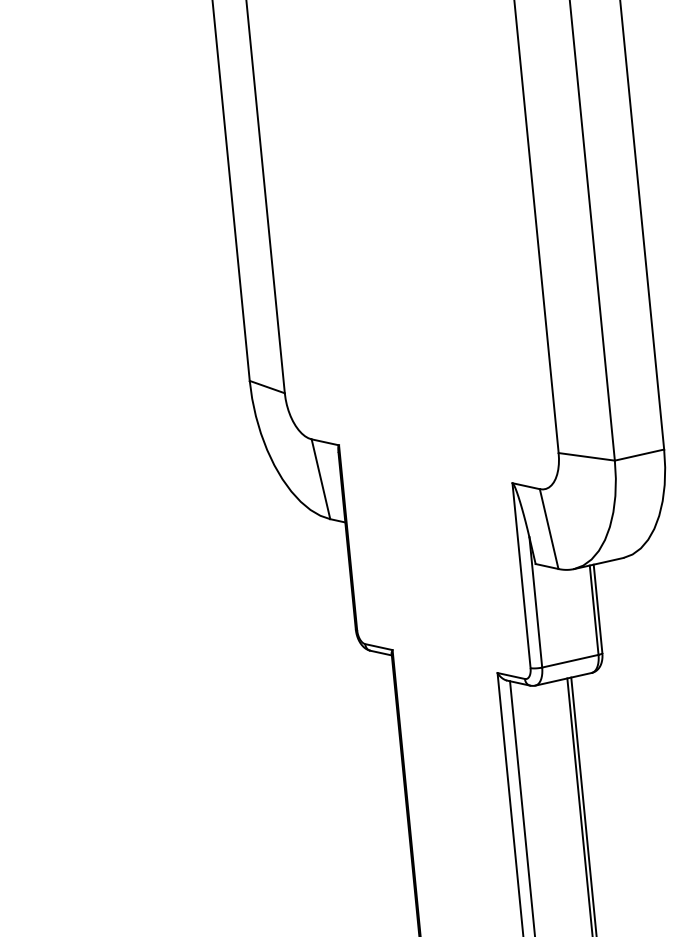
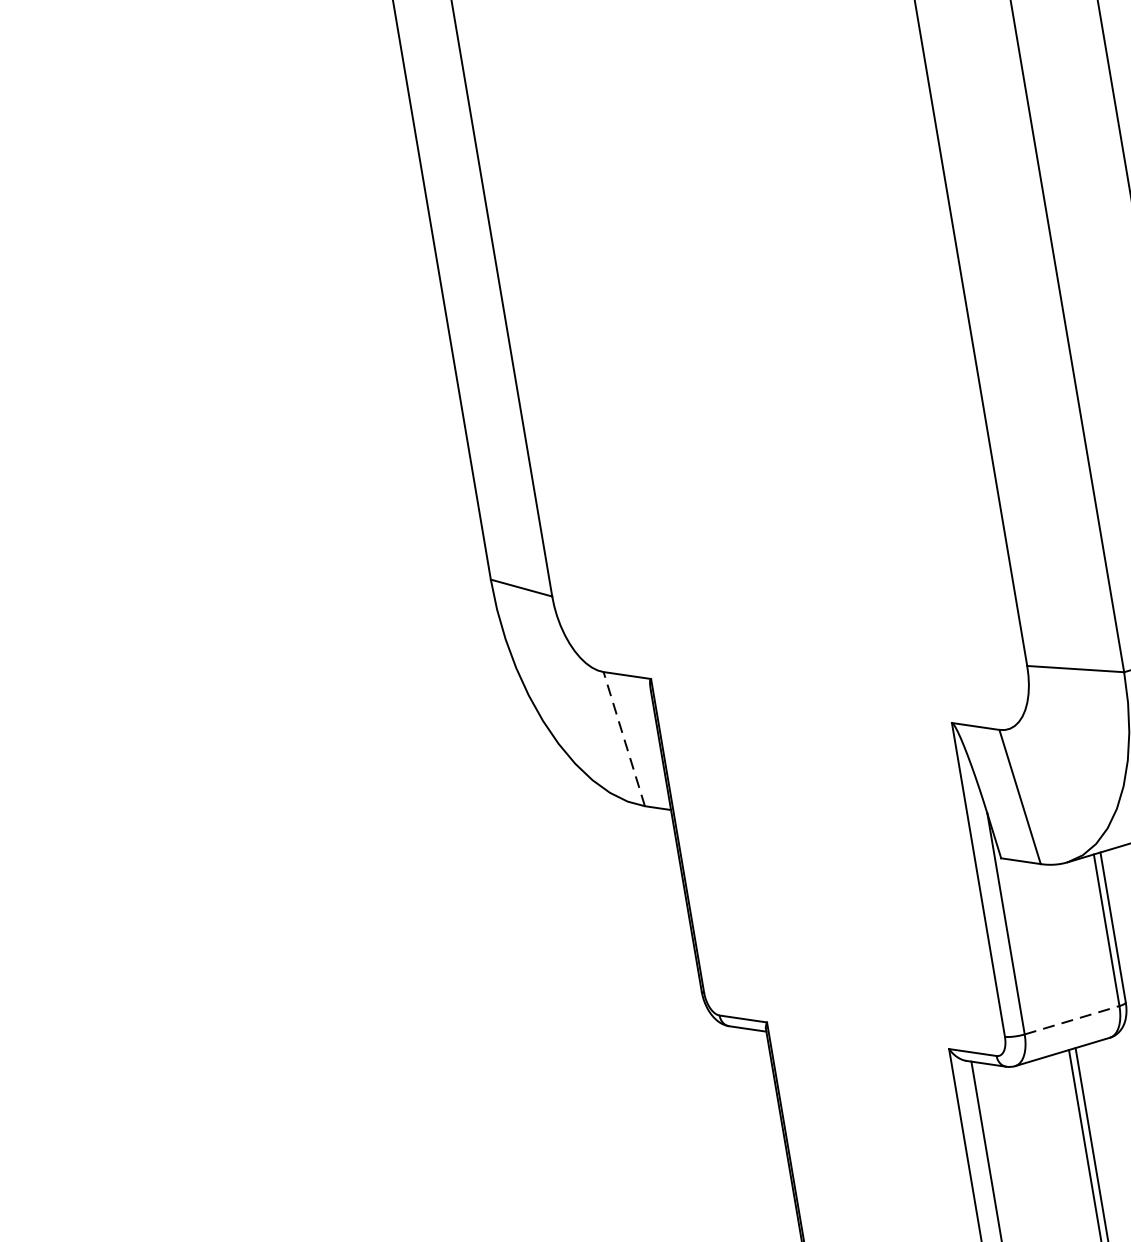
line: (320, 479) -> (623, 739), solid -> dashed
line: (570, 661) -> (1072, 1020), solid -> dashed

